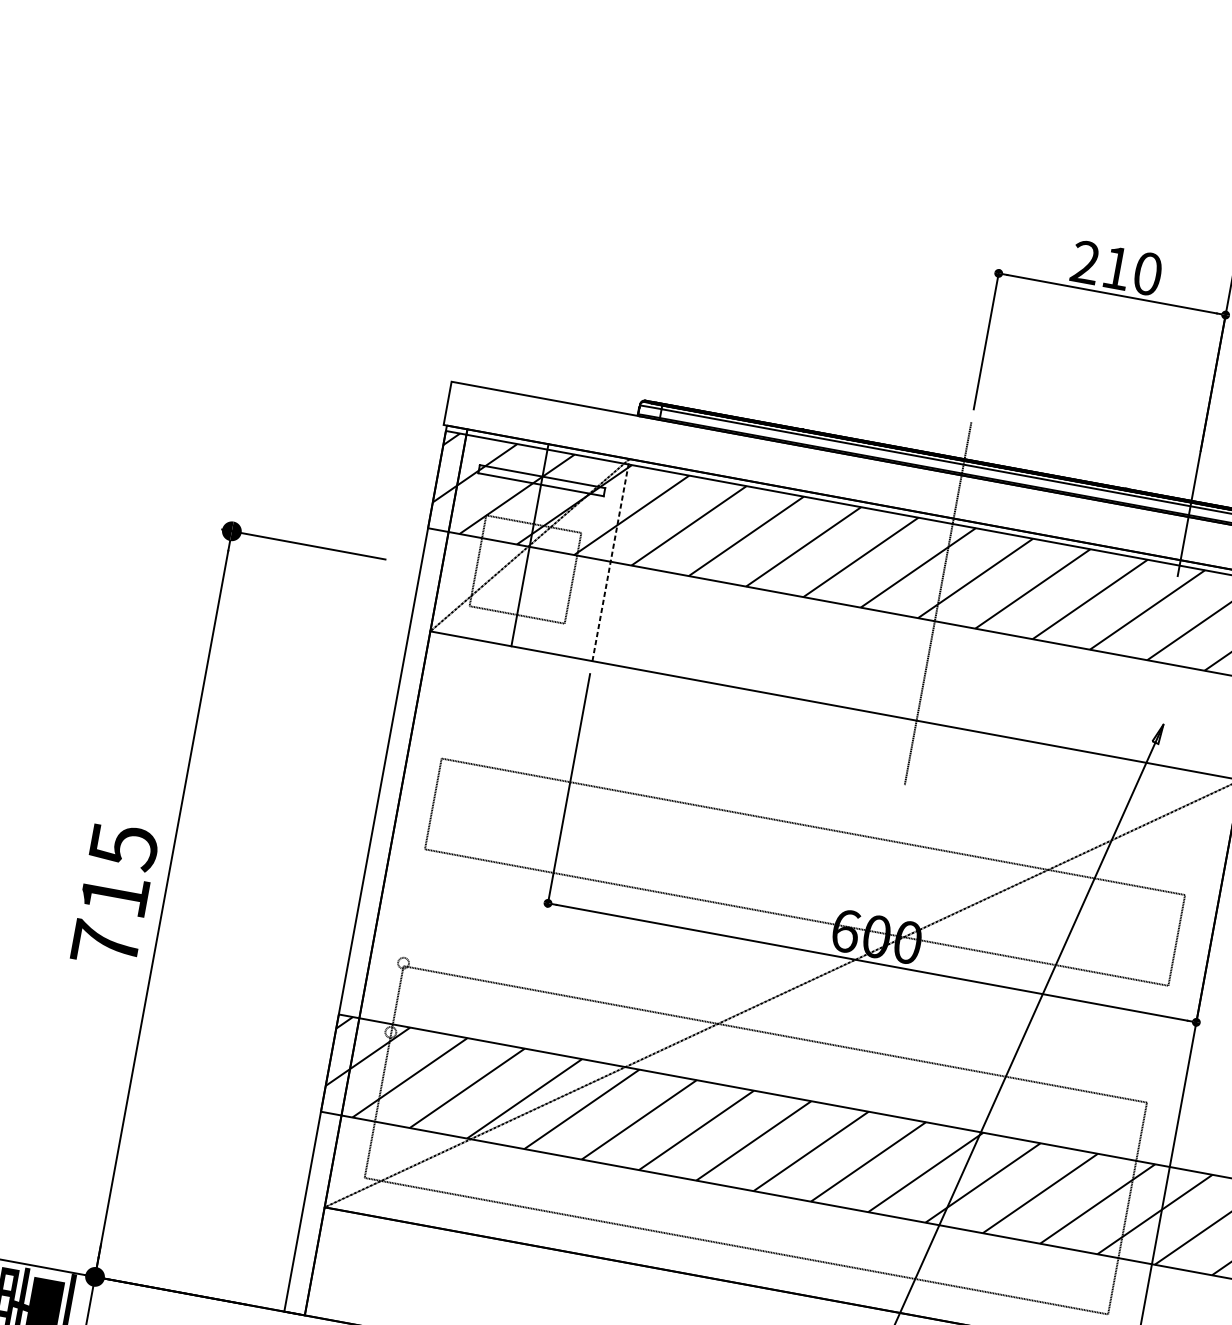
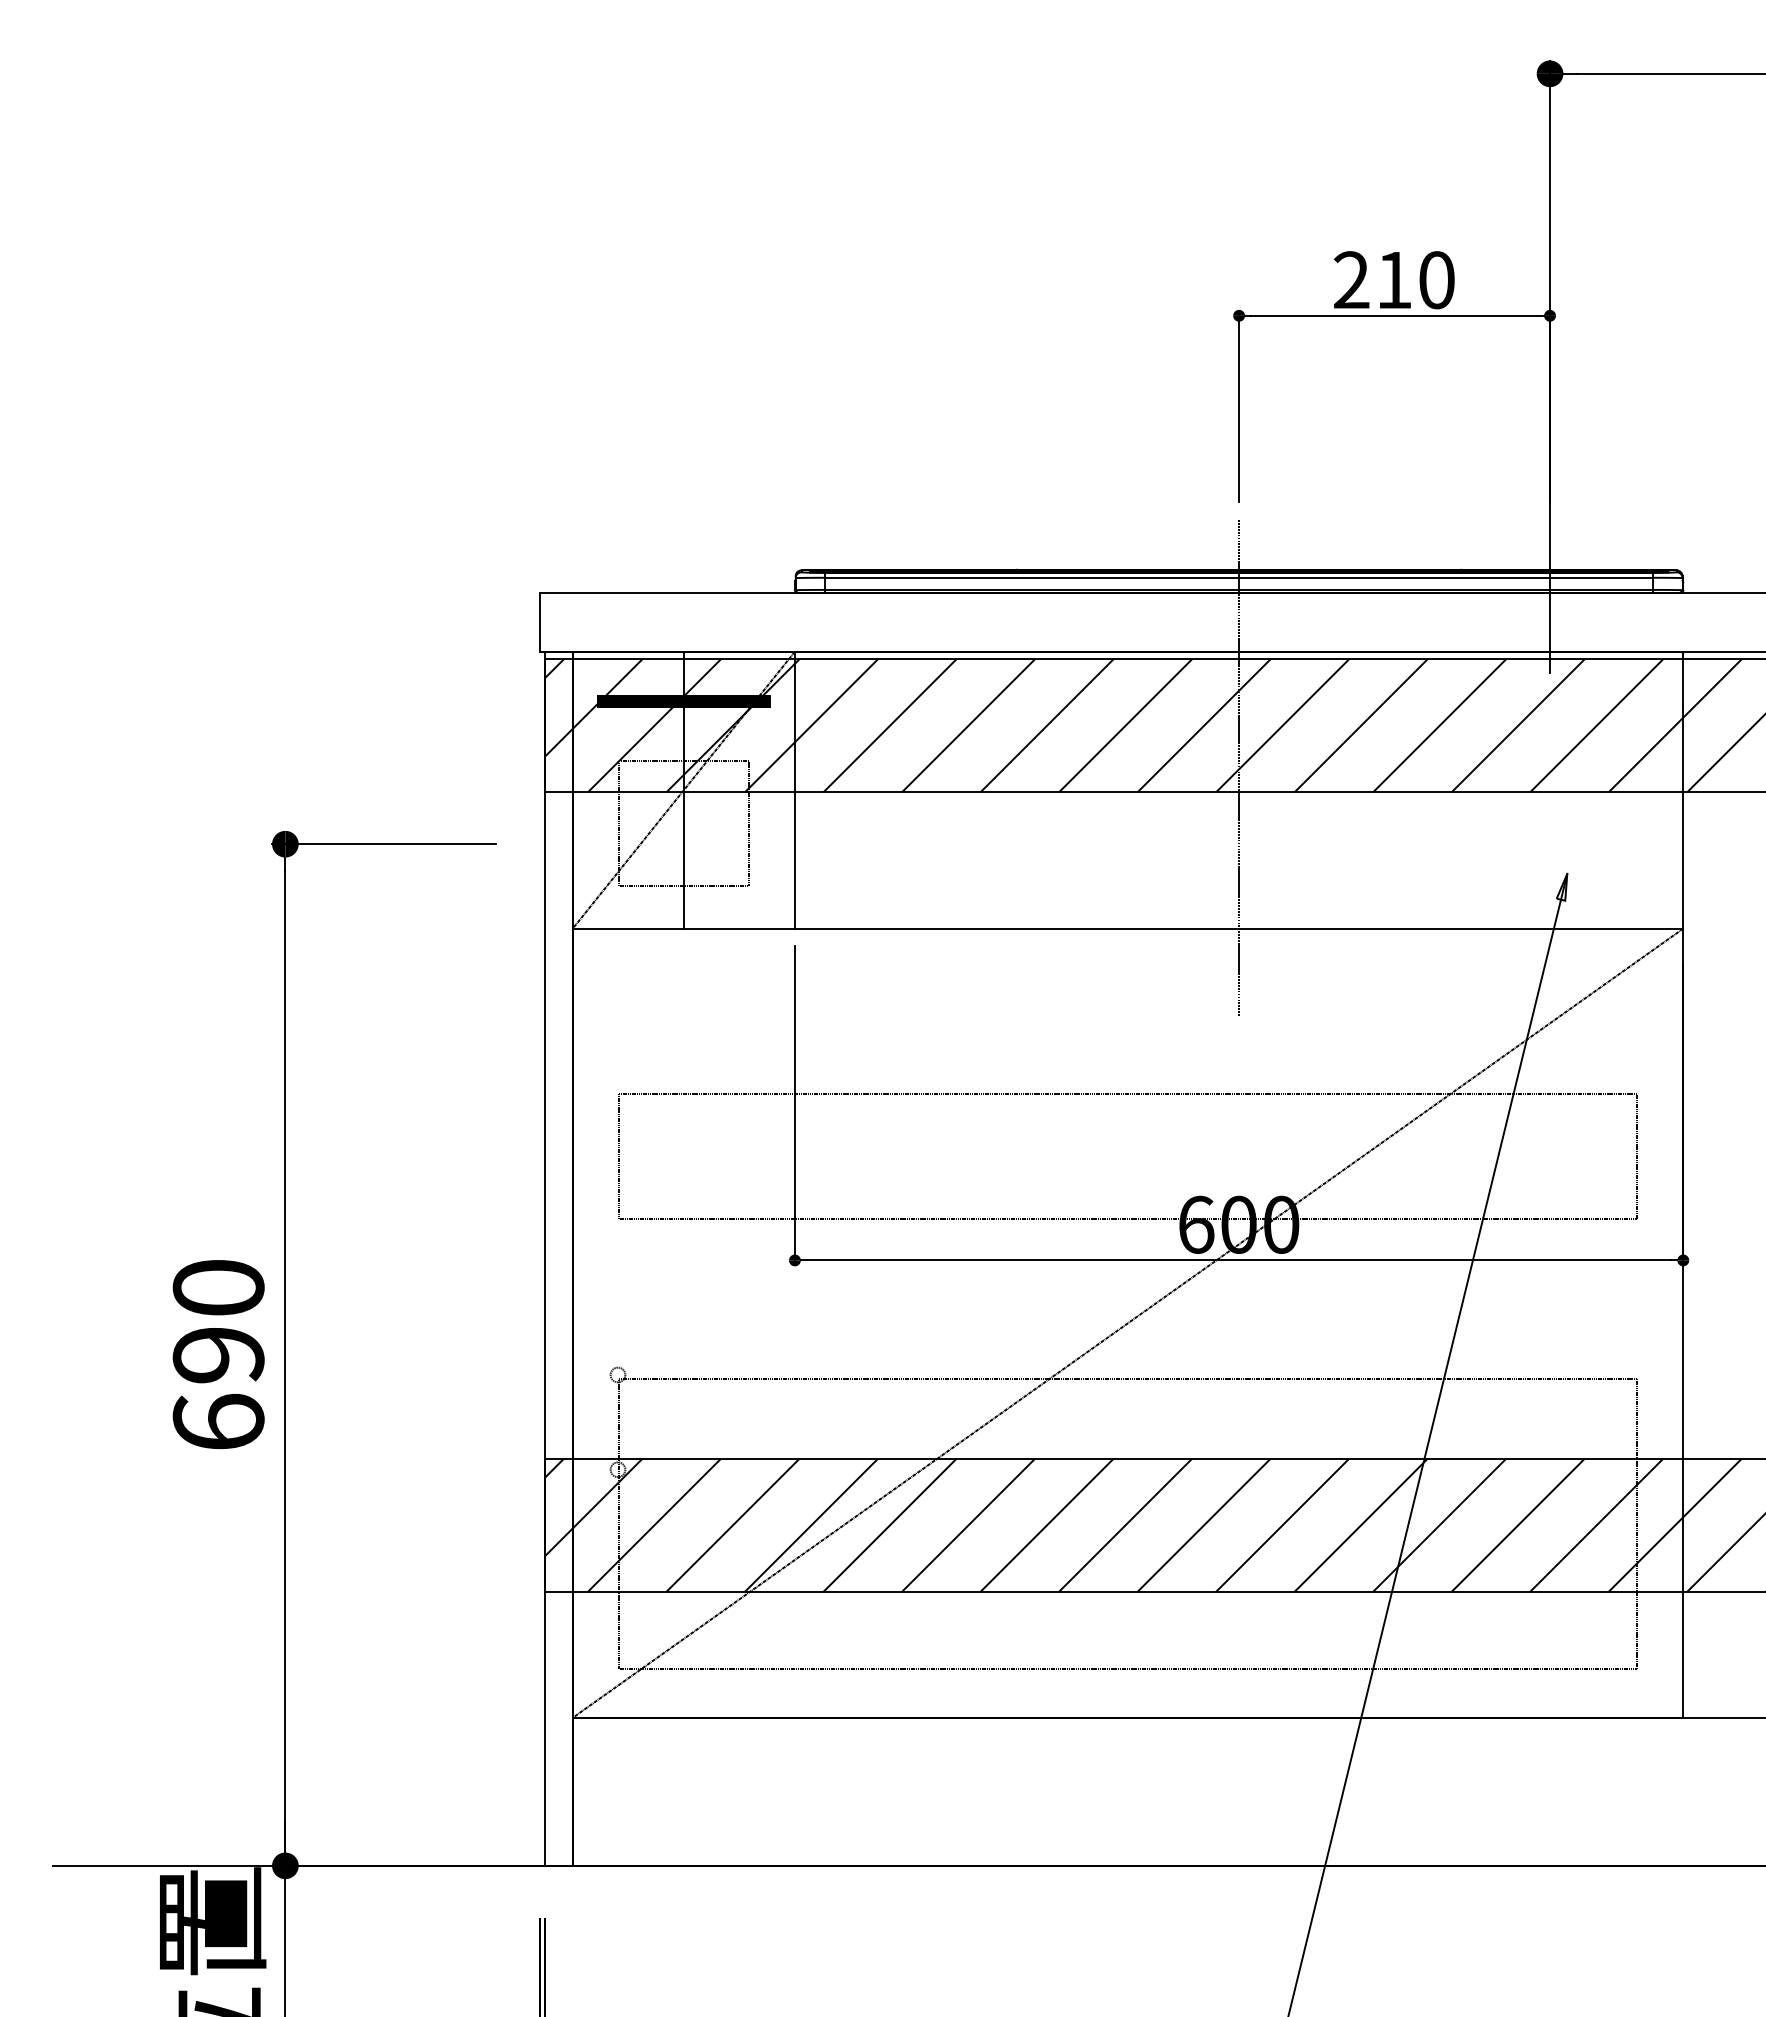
hatch: (541, 480) -> (683, 701), added
line: (610, 559) -> (794, 789), dashed -> solid
text: (114, 894) -> (218, 1354), 715 -> 690

